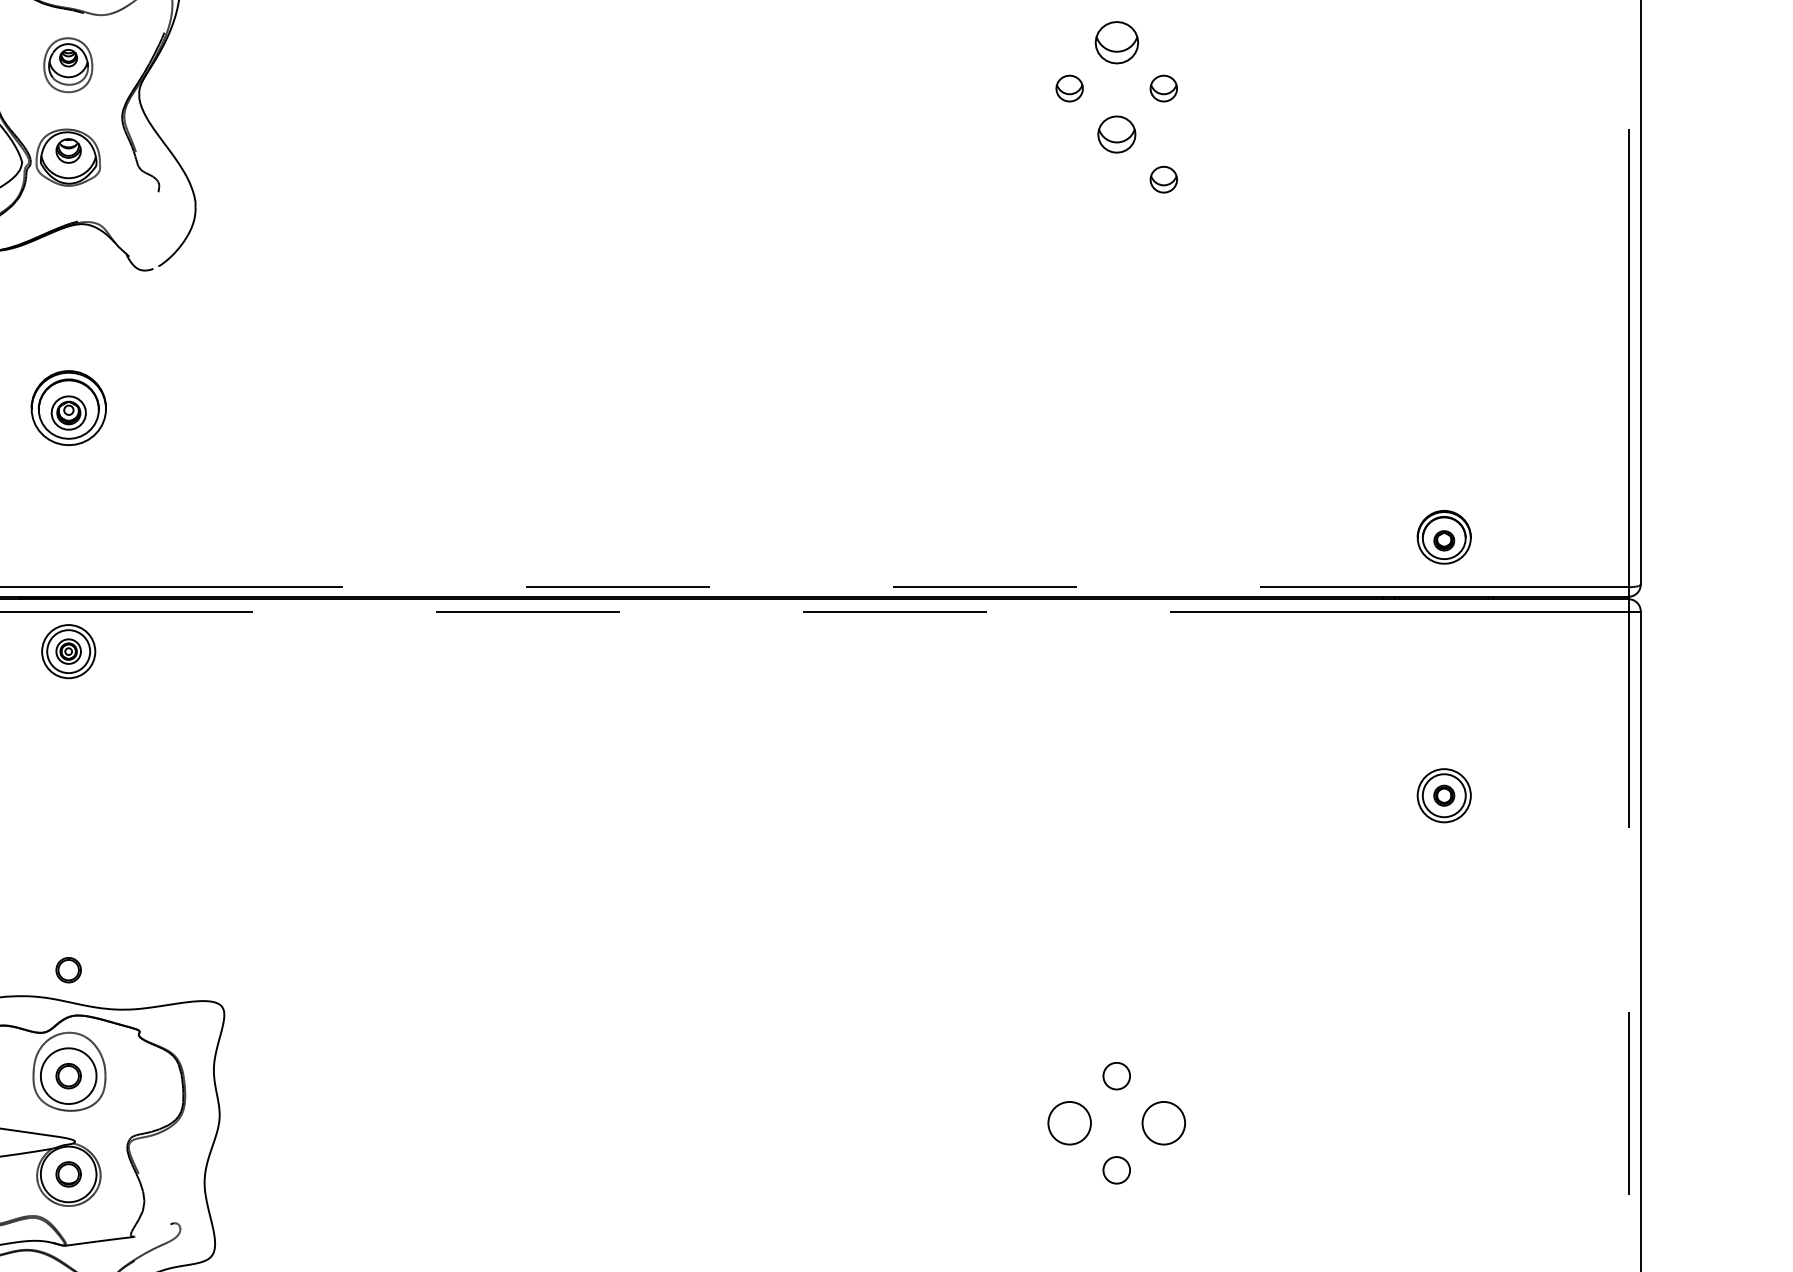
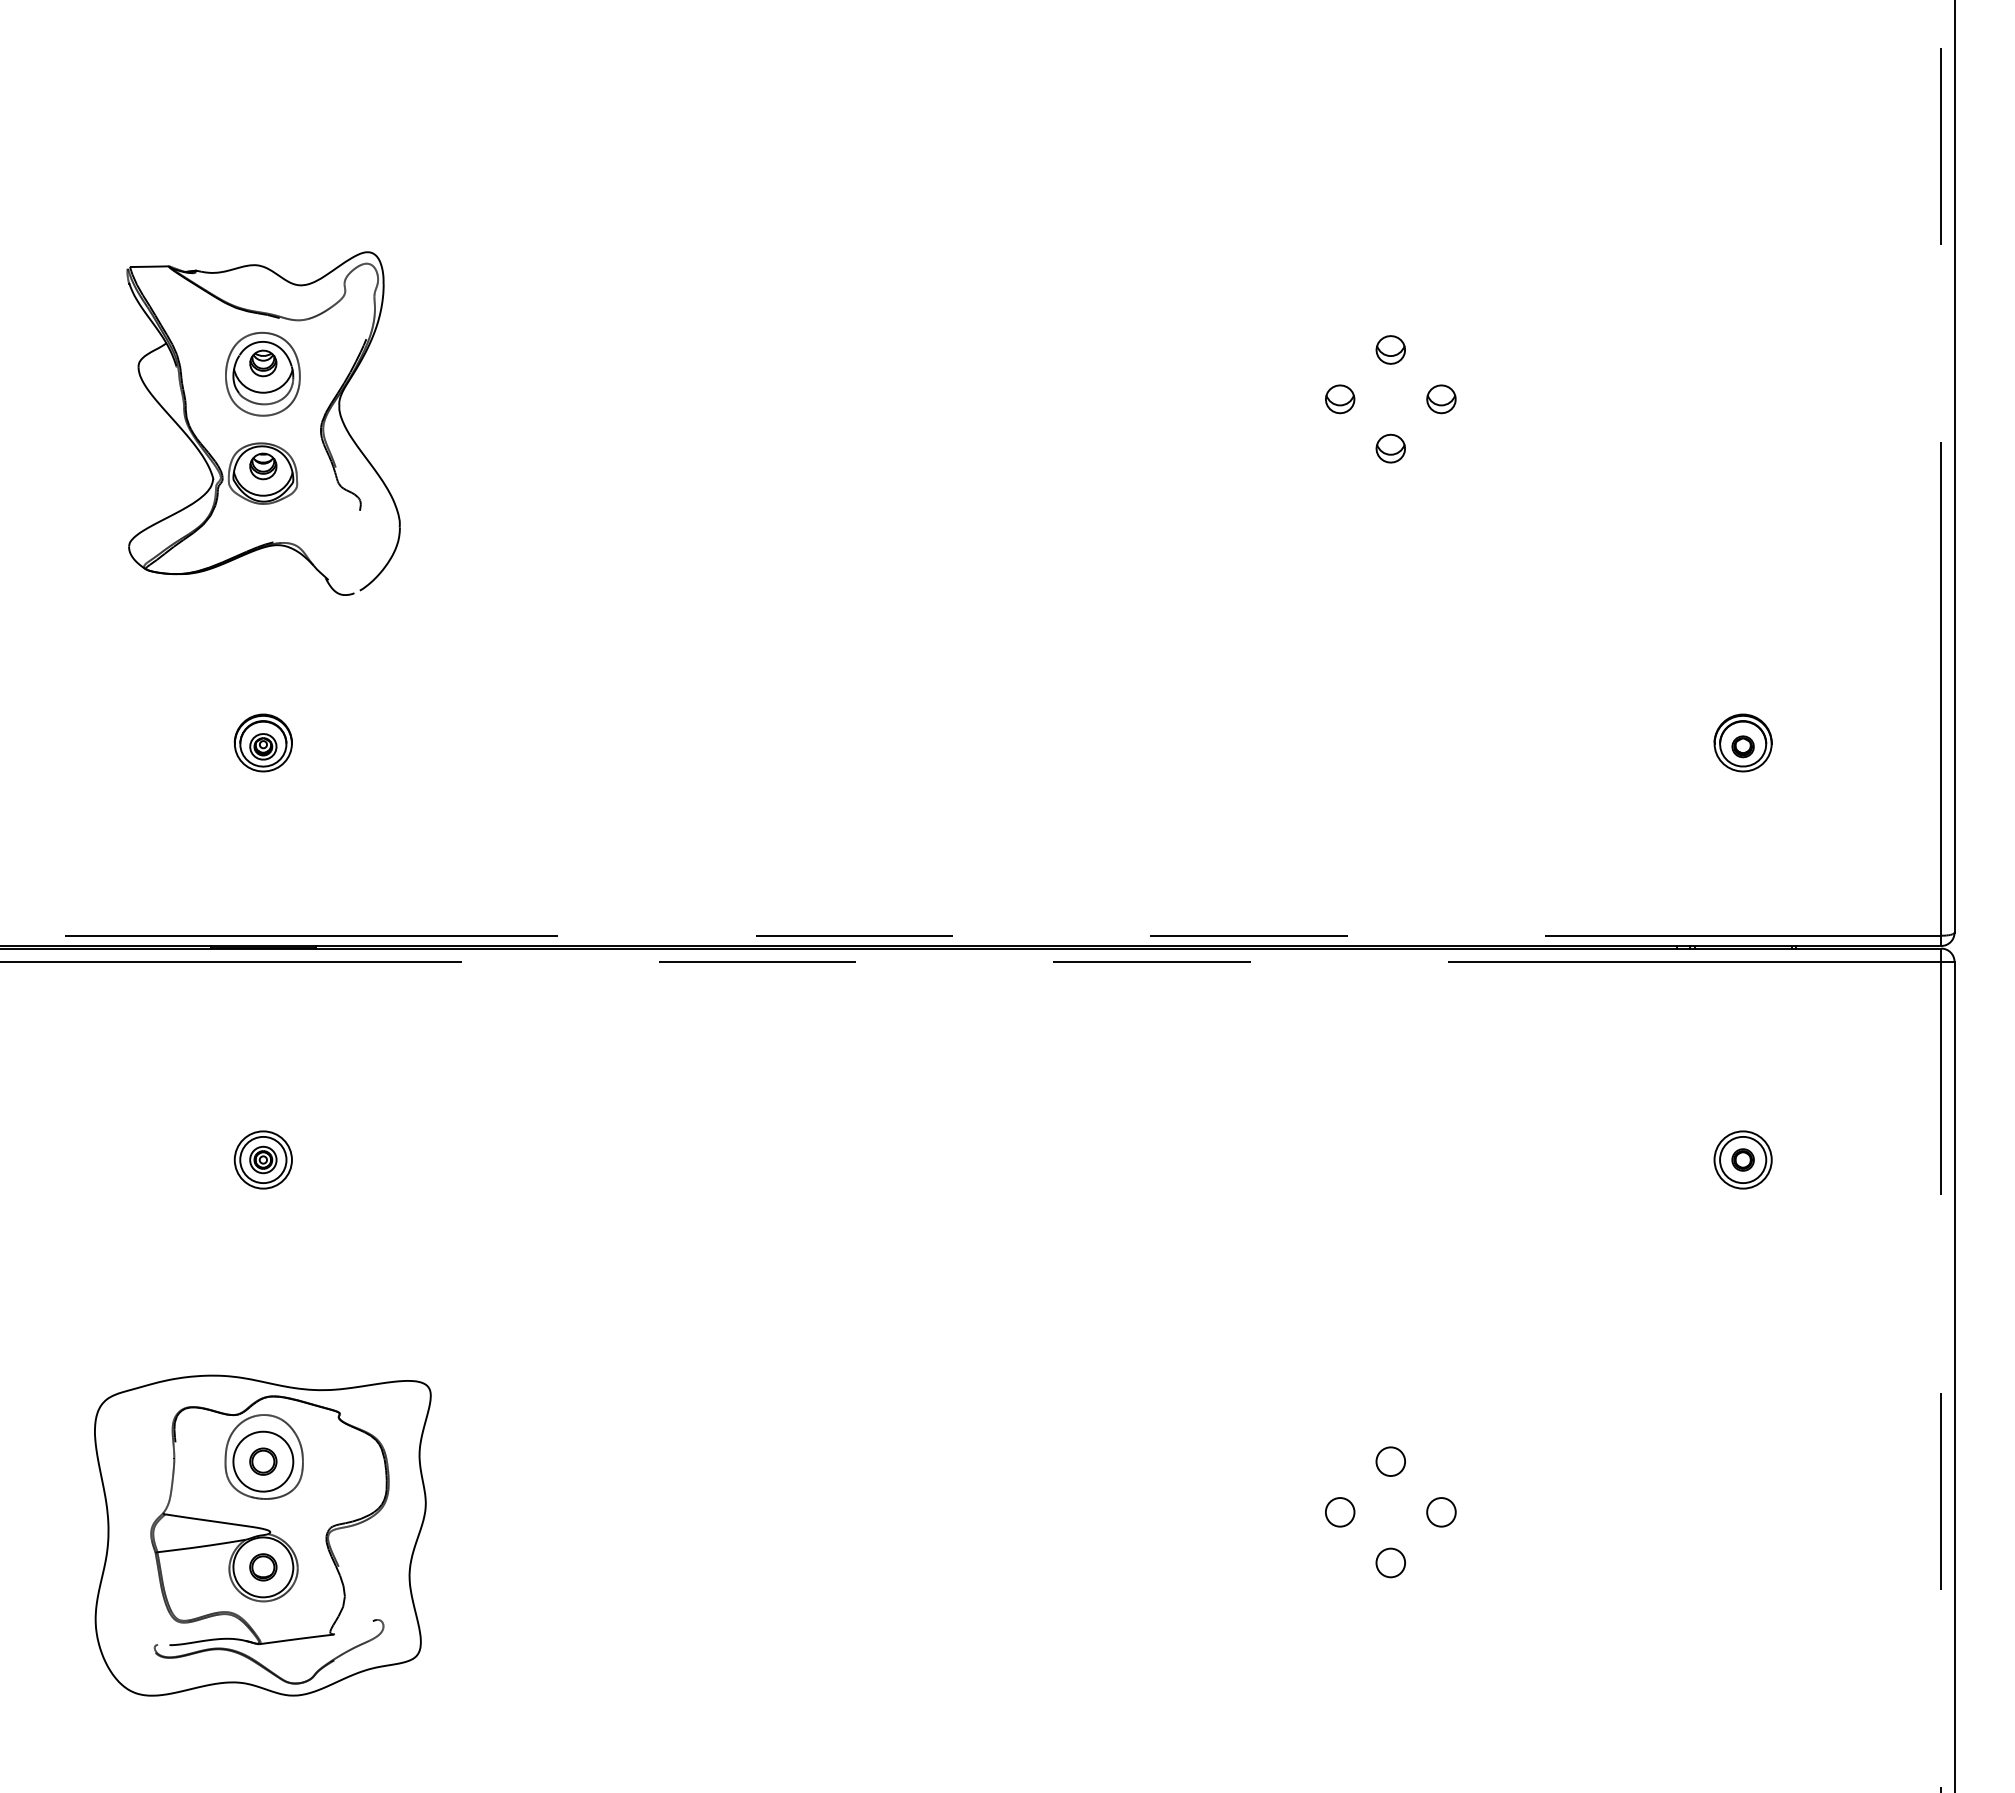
part: (1116, 42) -> (1390, 349), size x0.62
part: (67, 64) -> (262, 373), size x1.43
part: (1116, 134) -> (1390, 448), size x0.71
part: (1163, 179) -> (1441, 497), removed
part: (67, 407) -> (262, 742), size x0.71
part: (1443, 536) -> (1742, 742), moved
part: (67, 651) -> (262, 1159), moved
part: (68, 970) -> (263, 1347), removed
circle: (1069, 1123) -> (1339, 1512), size x0.62
circle: (1163, 1123) -> (1441, 1512), size x0.62

